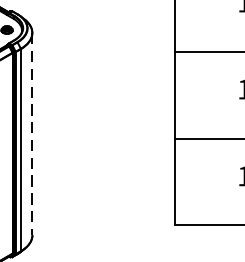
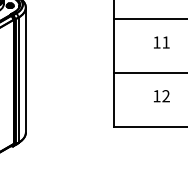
line: (31, 134) -> (25, 70), dashed -> solid

